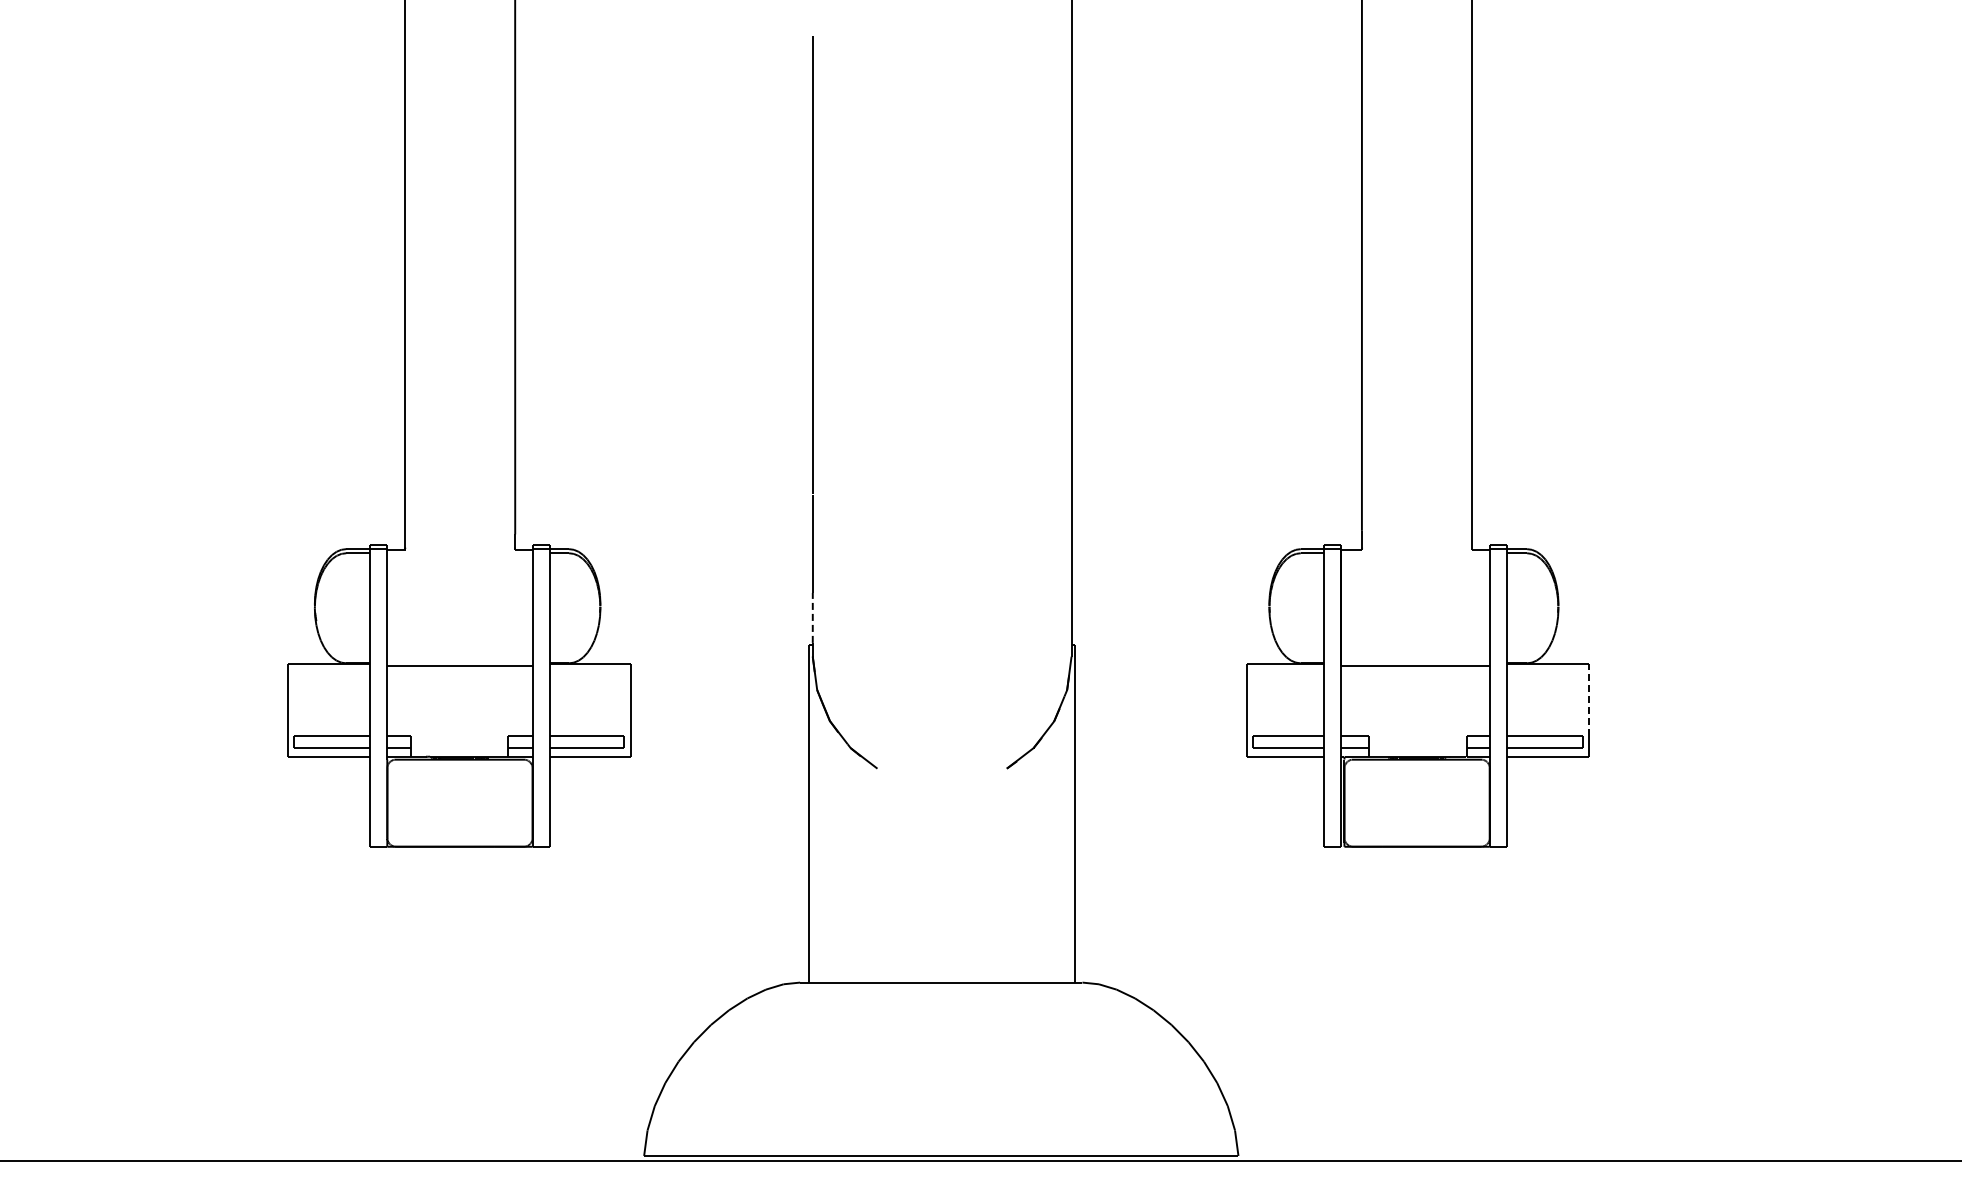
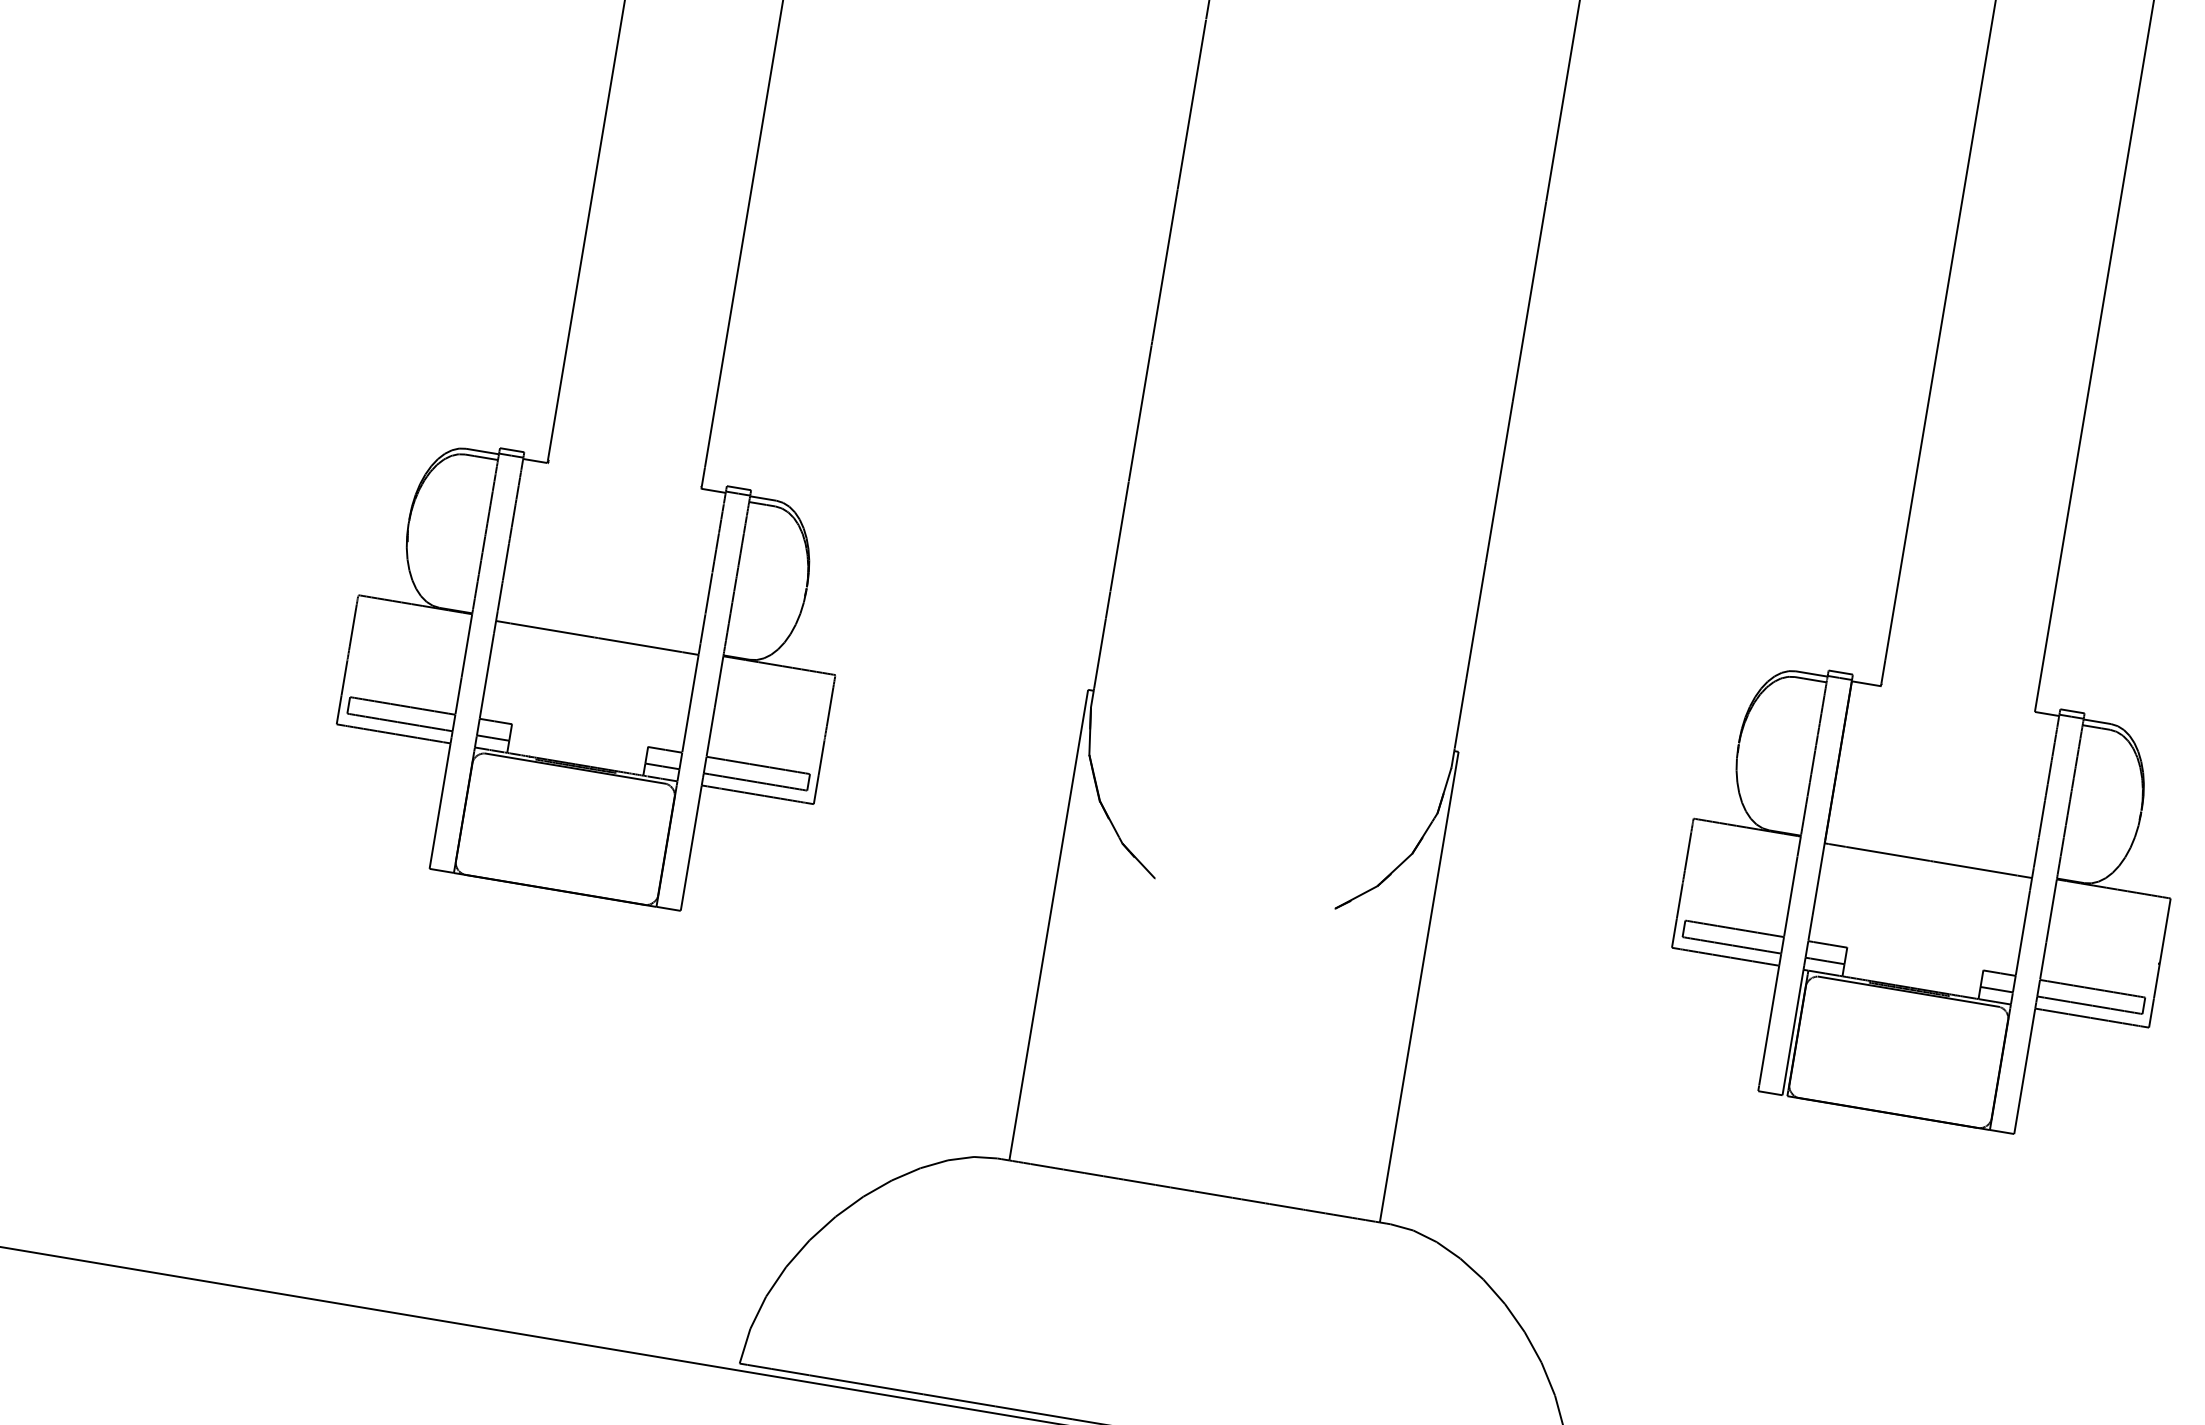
line: (812, 617) -> (1099, 652), dashed -> solid
line: (1589, 699) -> (2163, 948), dashed -> solid

